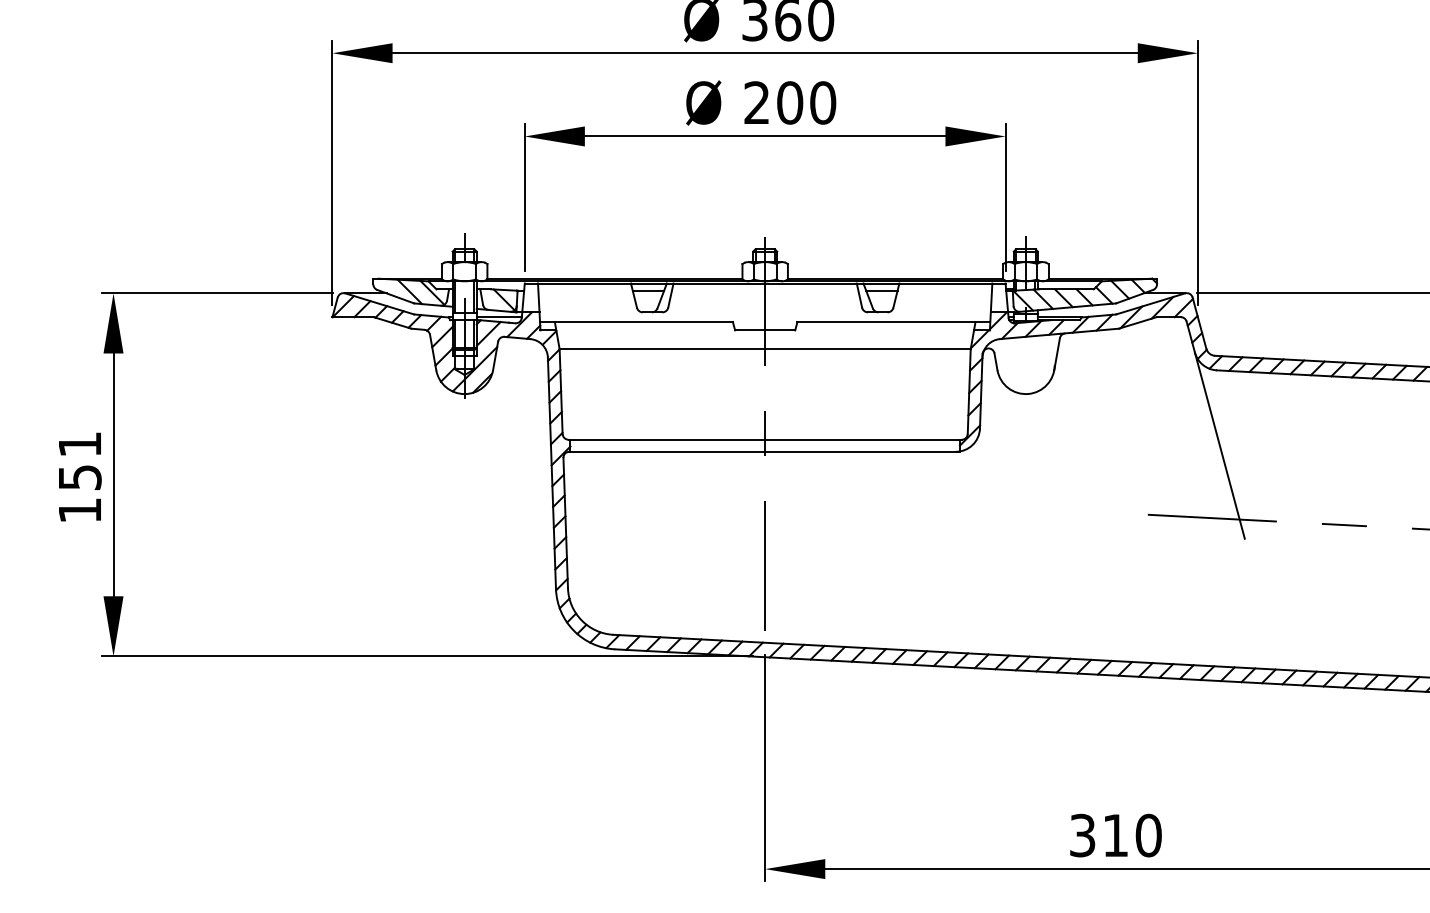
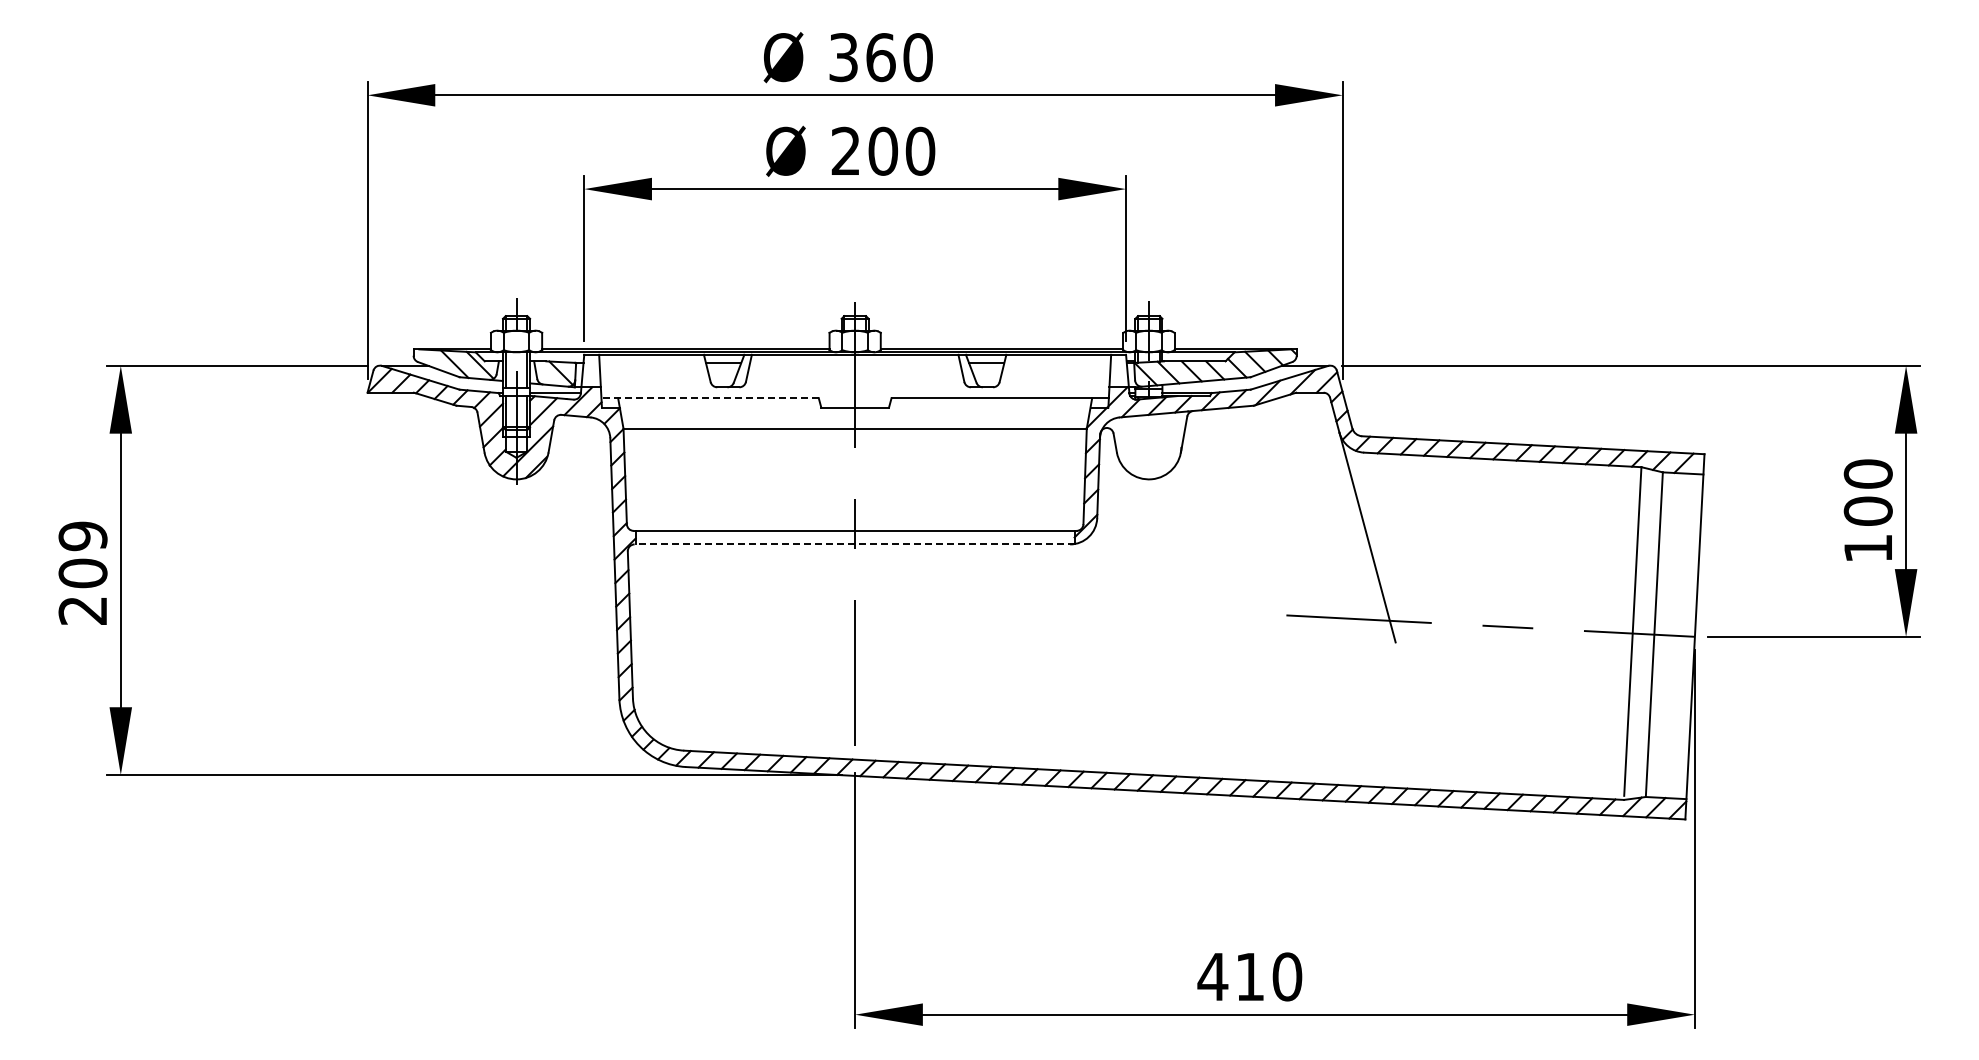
line: (636, 322) -> (710, 398), solid -> dashed
line: (764, 451) -> (854, 544), solid -> dashed
text: (79, 476) -> (82, 572), 151 -> 209
text: (1082, 835) -> (1212, 976), 310 -> 410

